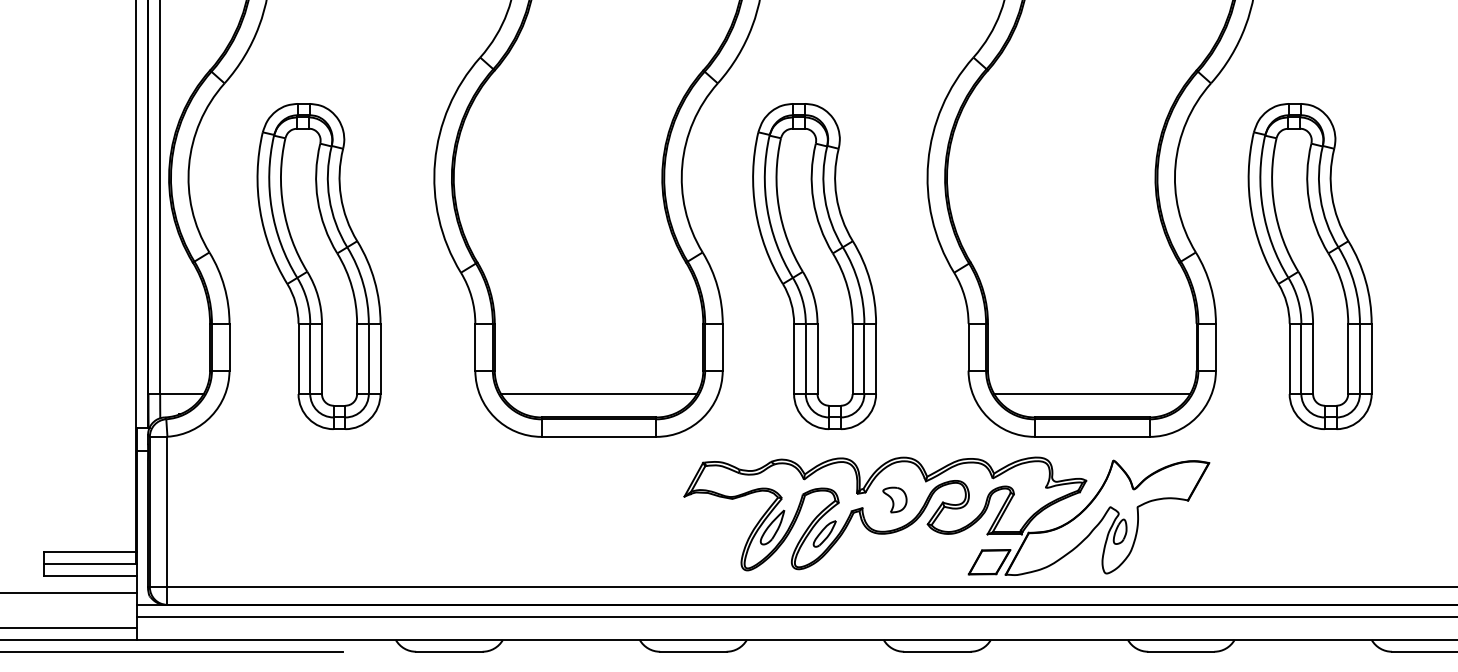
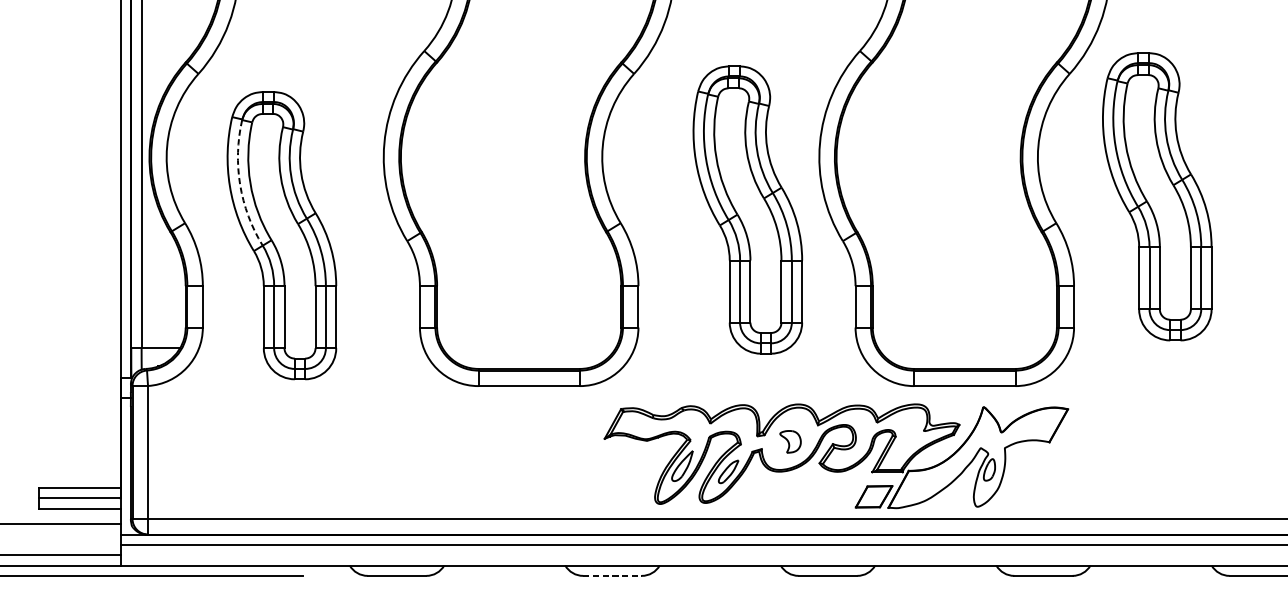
arc: (271, 209) -> (239, 185), solid -> dashed
part: (814, 266) -> (747, 210), moved
part: (1309, 266) -> (1156, 196), moved
line: (599, 394) -> (529, 348), removed
line: (1092, 394) -> (965, 348), removed
line: (693, 651) -> (612, 575), solid -> dashed

